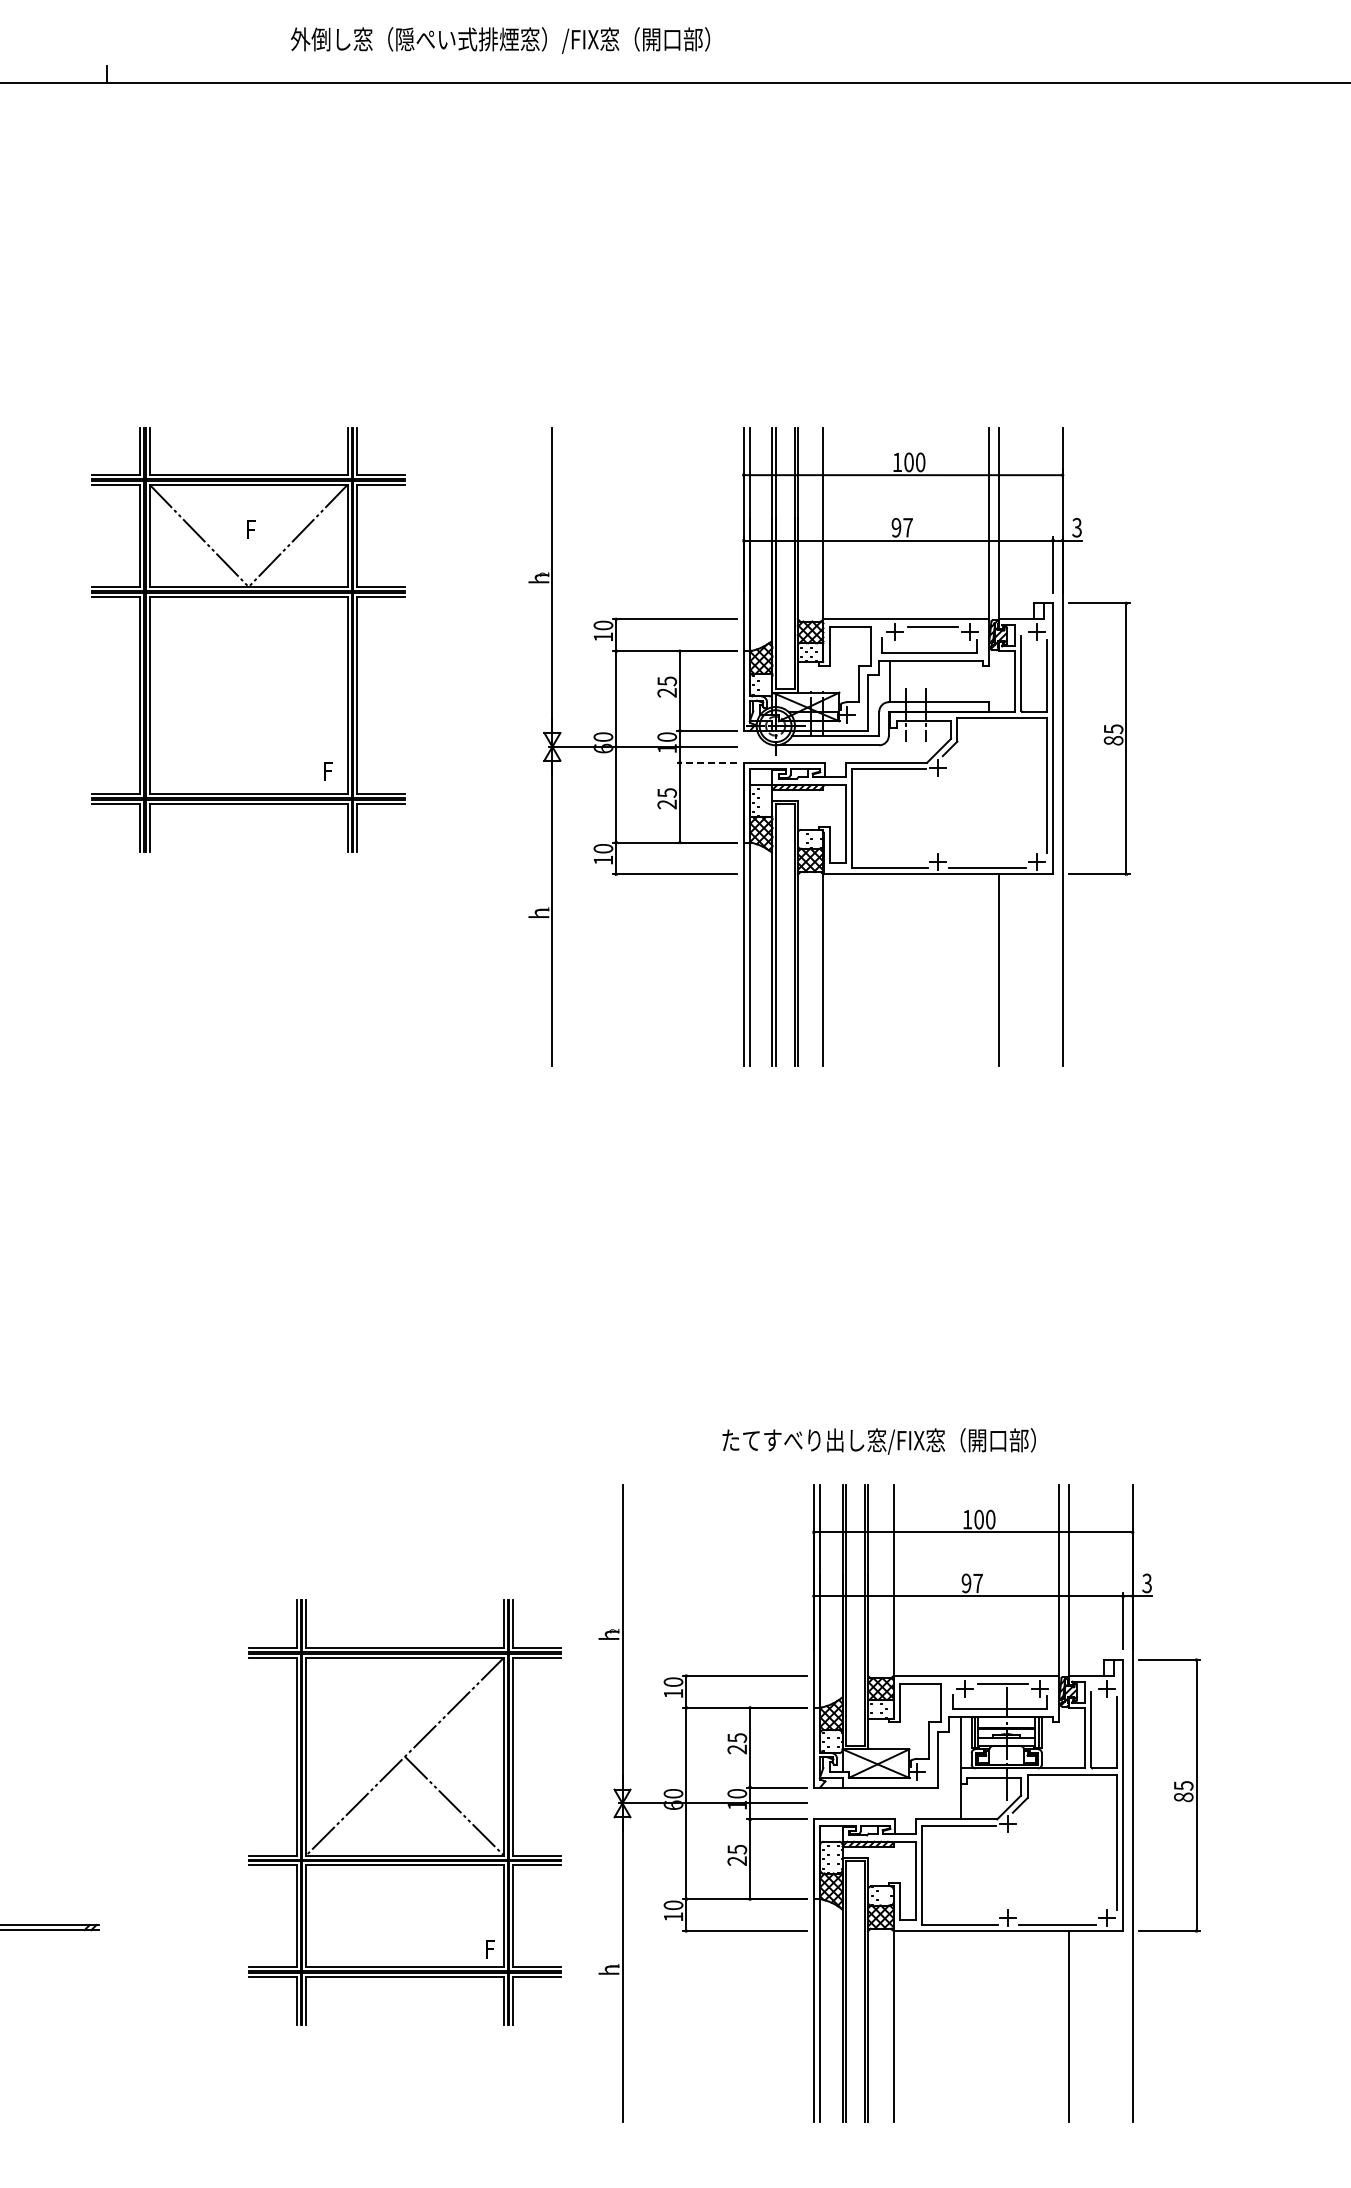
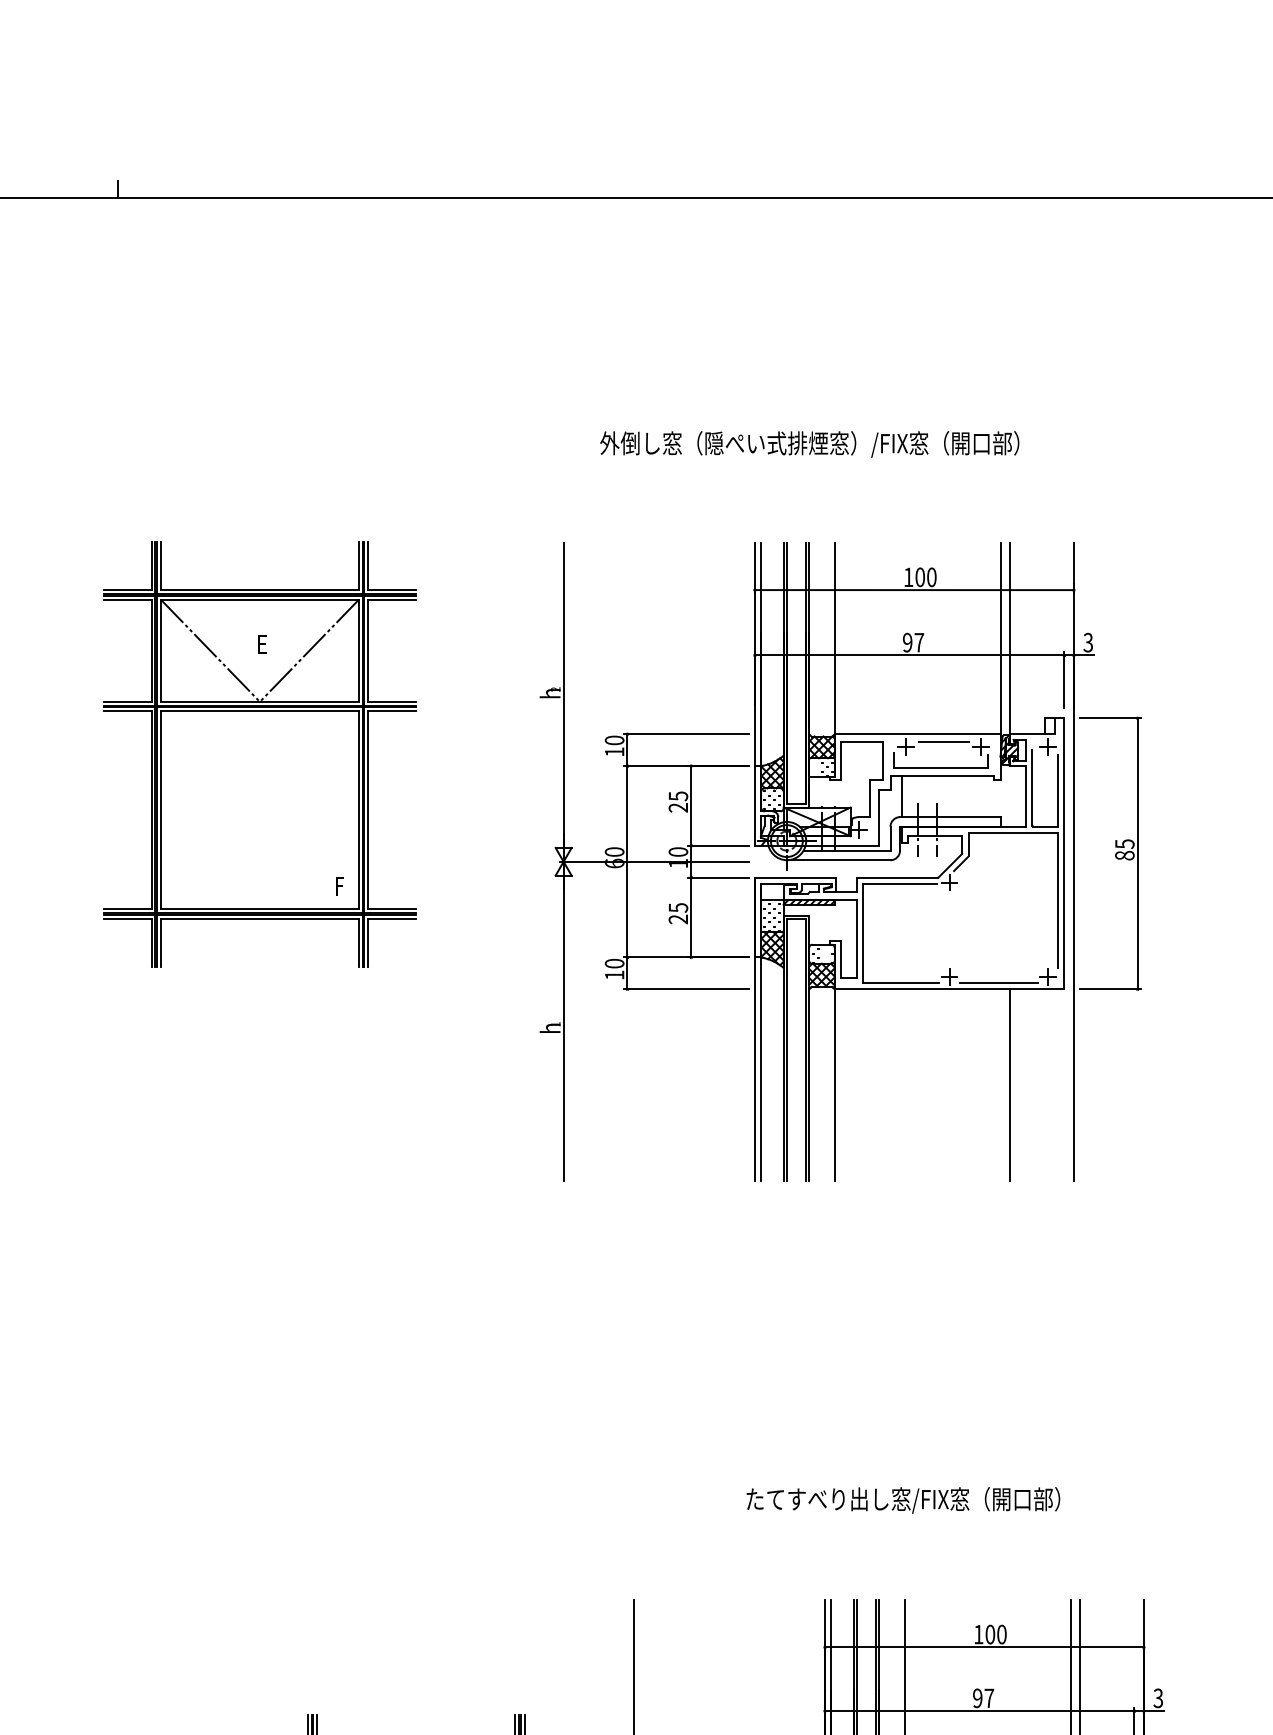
text: (500, 40) -> (809, 444), moved
text: (252, 533) -> (263, 648), F -> E
line: (706, 762) -> (717, 877), dashed -> solid
text: (878, 1441) -> (902, 1500), moved

